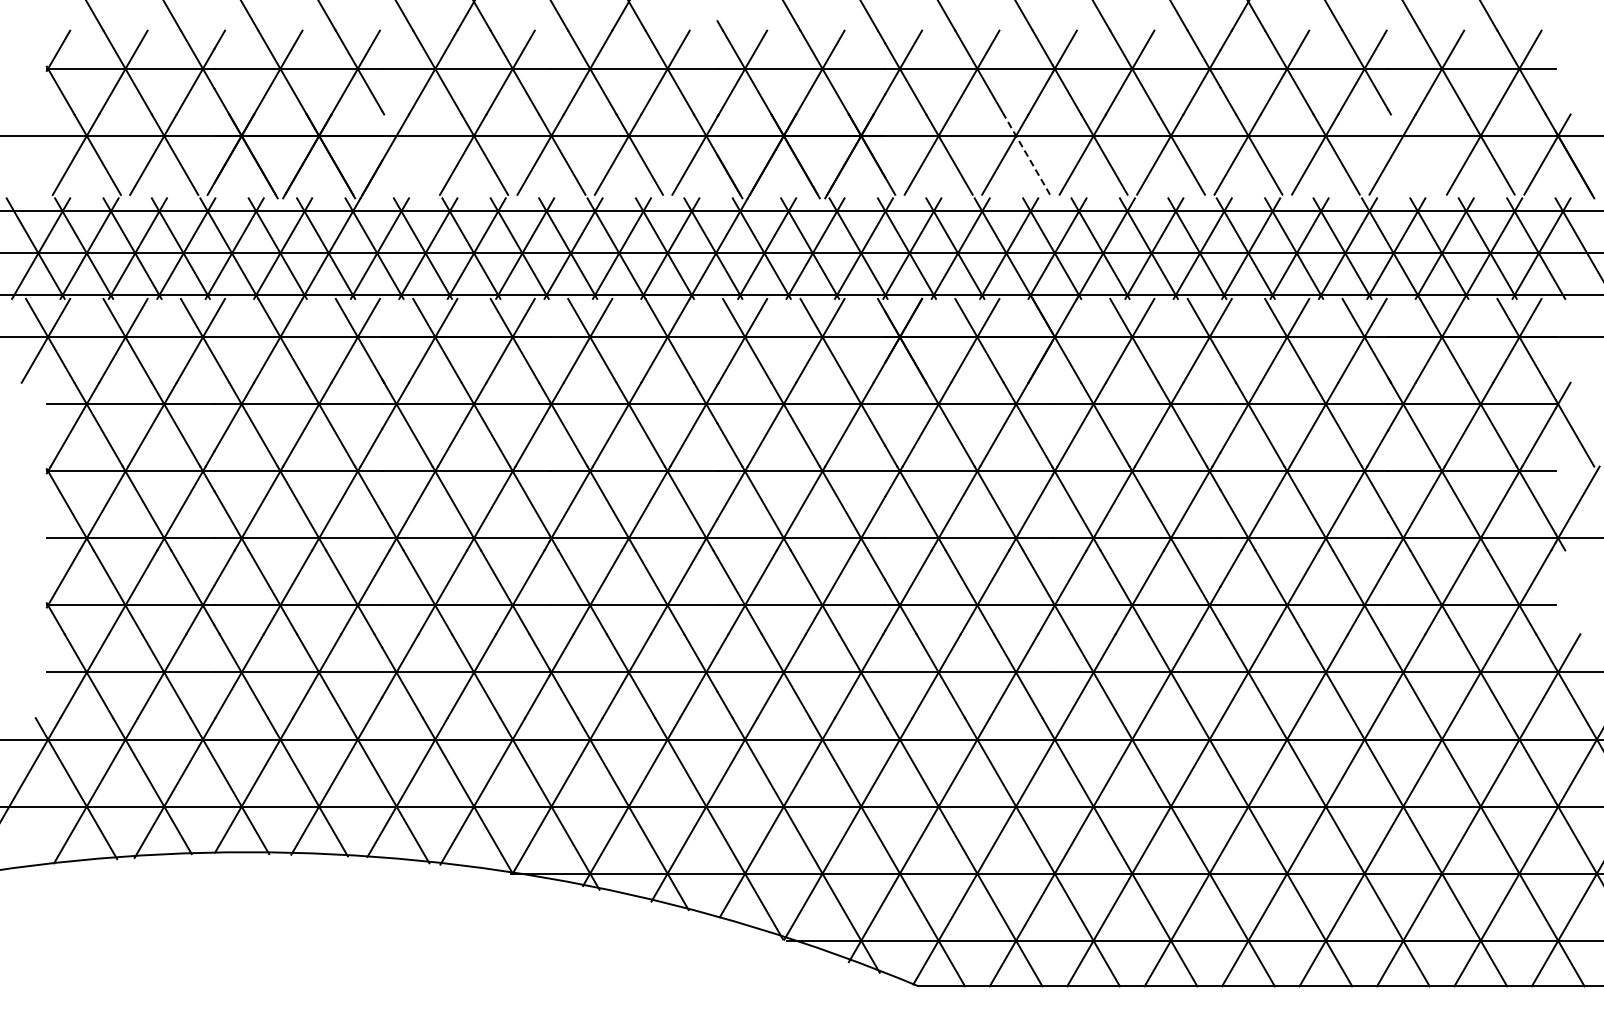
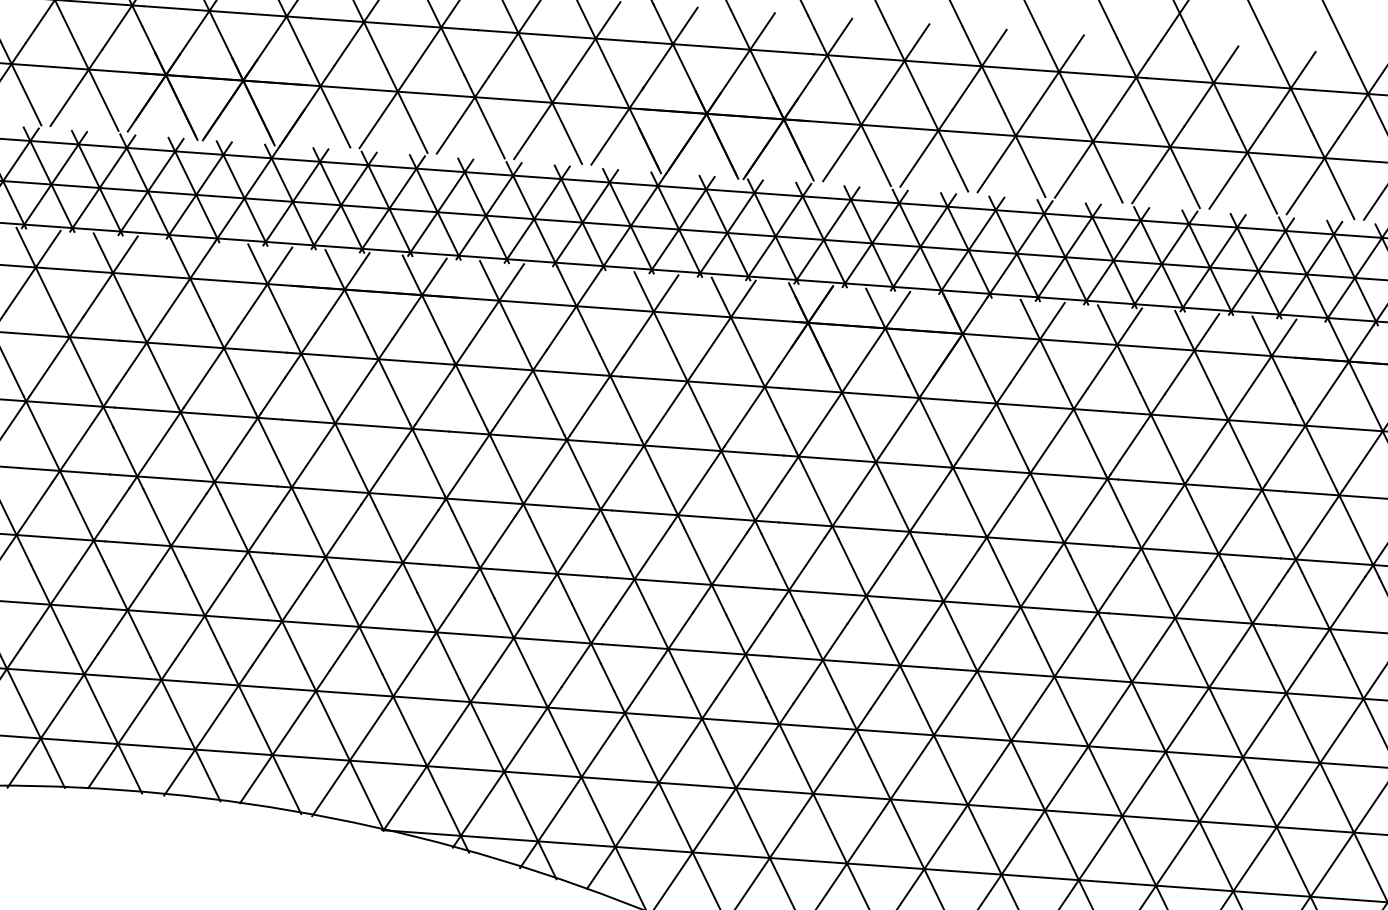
line: (407, 154) -> (330, 105), added
line: (1026, 154) -> (947, 149), dashed -> solid
line: (1413, 154) -> (1333, 177), added

